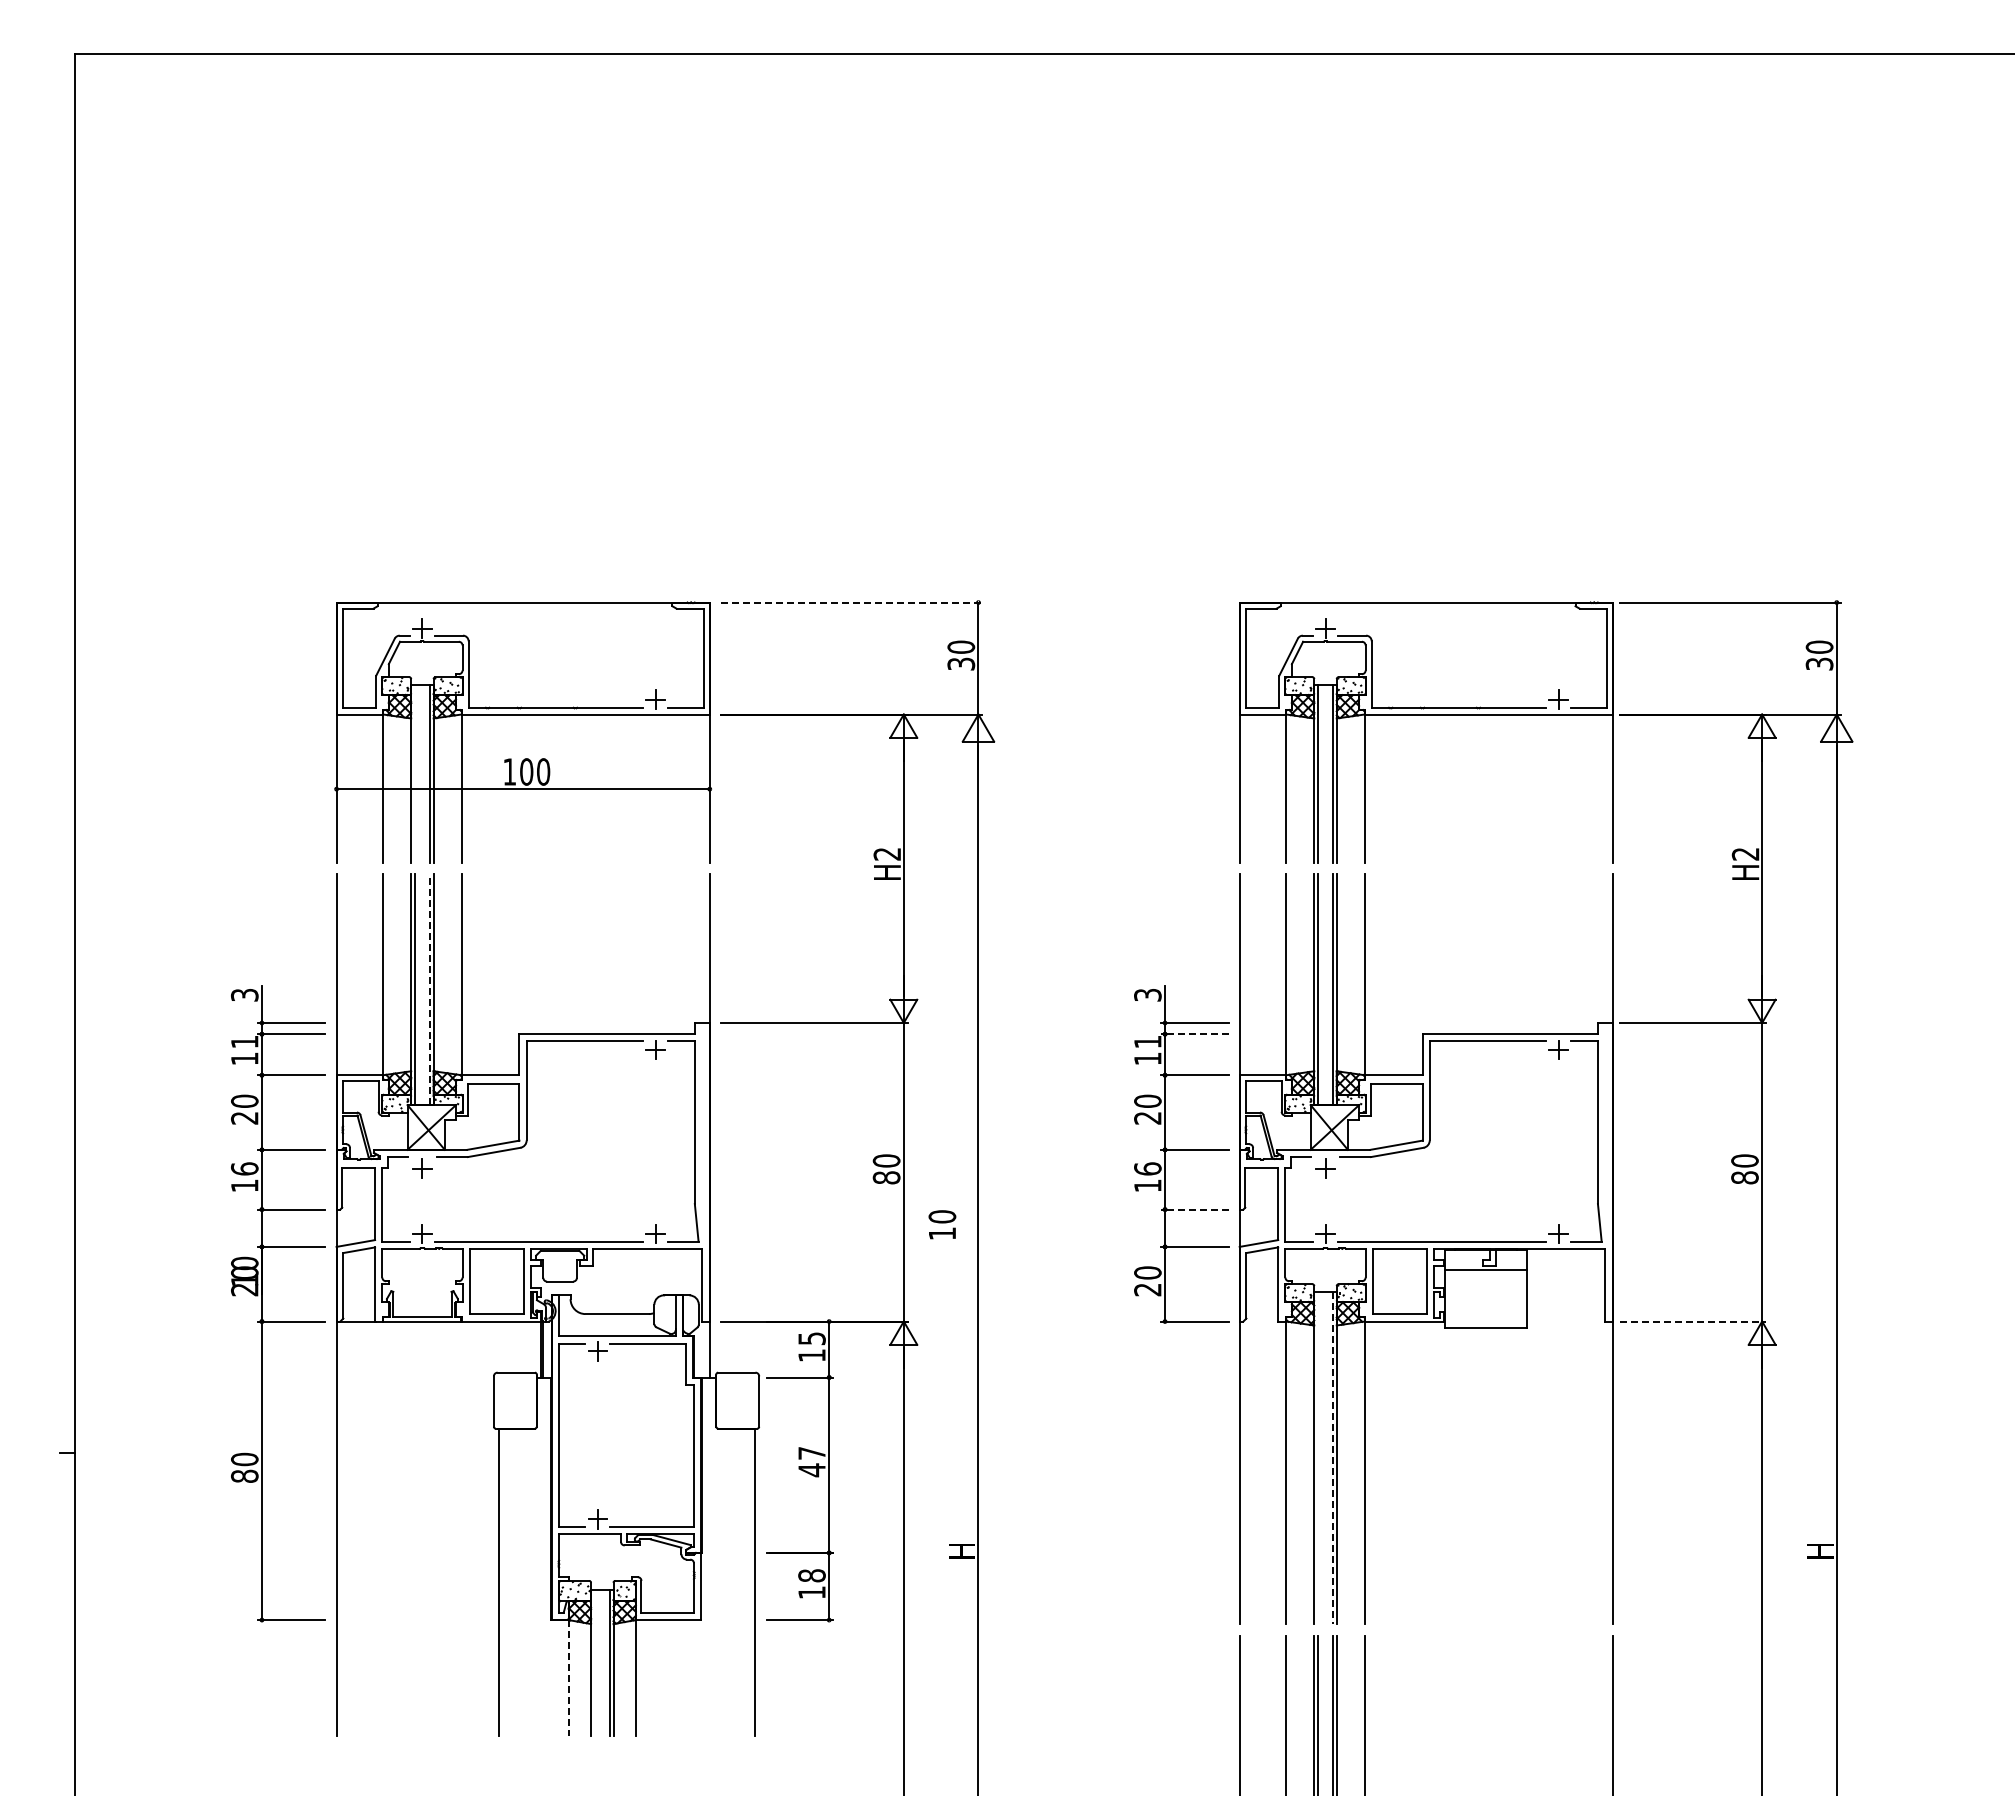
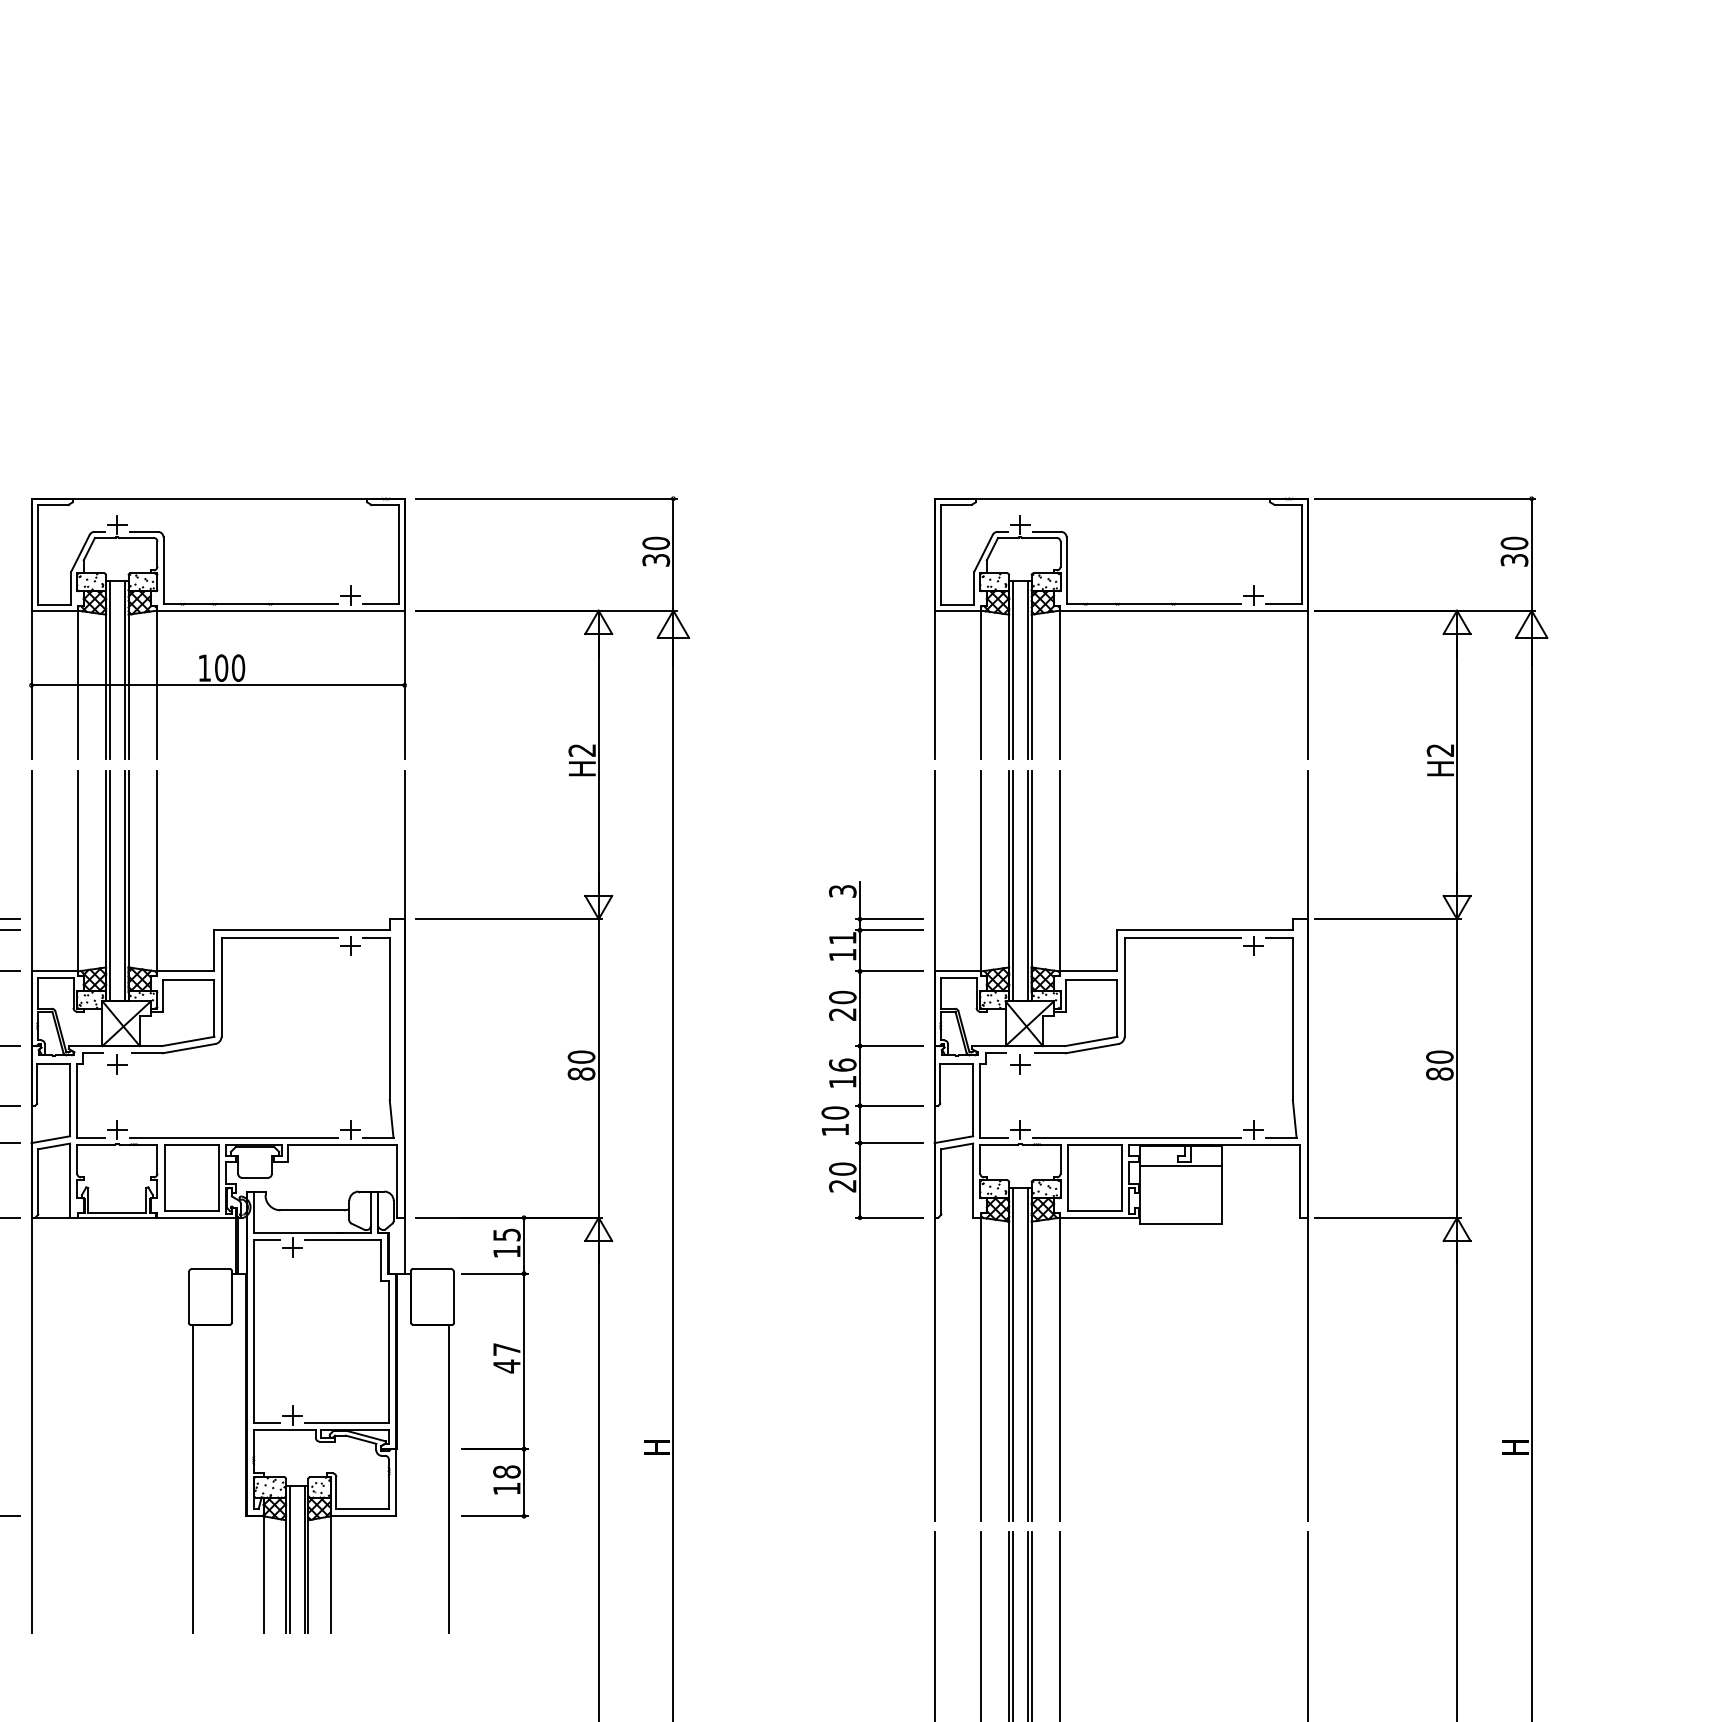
line: (851, 602) -> (546, 498), dashed -> solid
line: (414, 773) -> (109, 669), added
line: (429, 989) -> (124, 885), dashed -> solid
line: (1194, 1034) -> (889, 930), dashed -> solid
line: (1194, 1209) -> (889, 1105), dashed -> solid
text: (942, 1224) -> (835, 1120), moved
line: (1693, 1321) -> (1388, 1217), dashed -> solid
line: (1318, 1457) -> (1013, 1353), added
line: (1332, 1458) -> (1027, 1354), dashed -> solid
line: (594, 1663) -> (289, 1559), added
line: (568, 1678) -> (263, 1574), dashed -> solid

